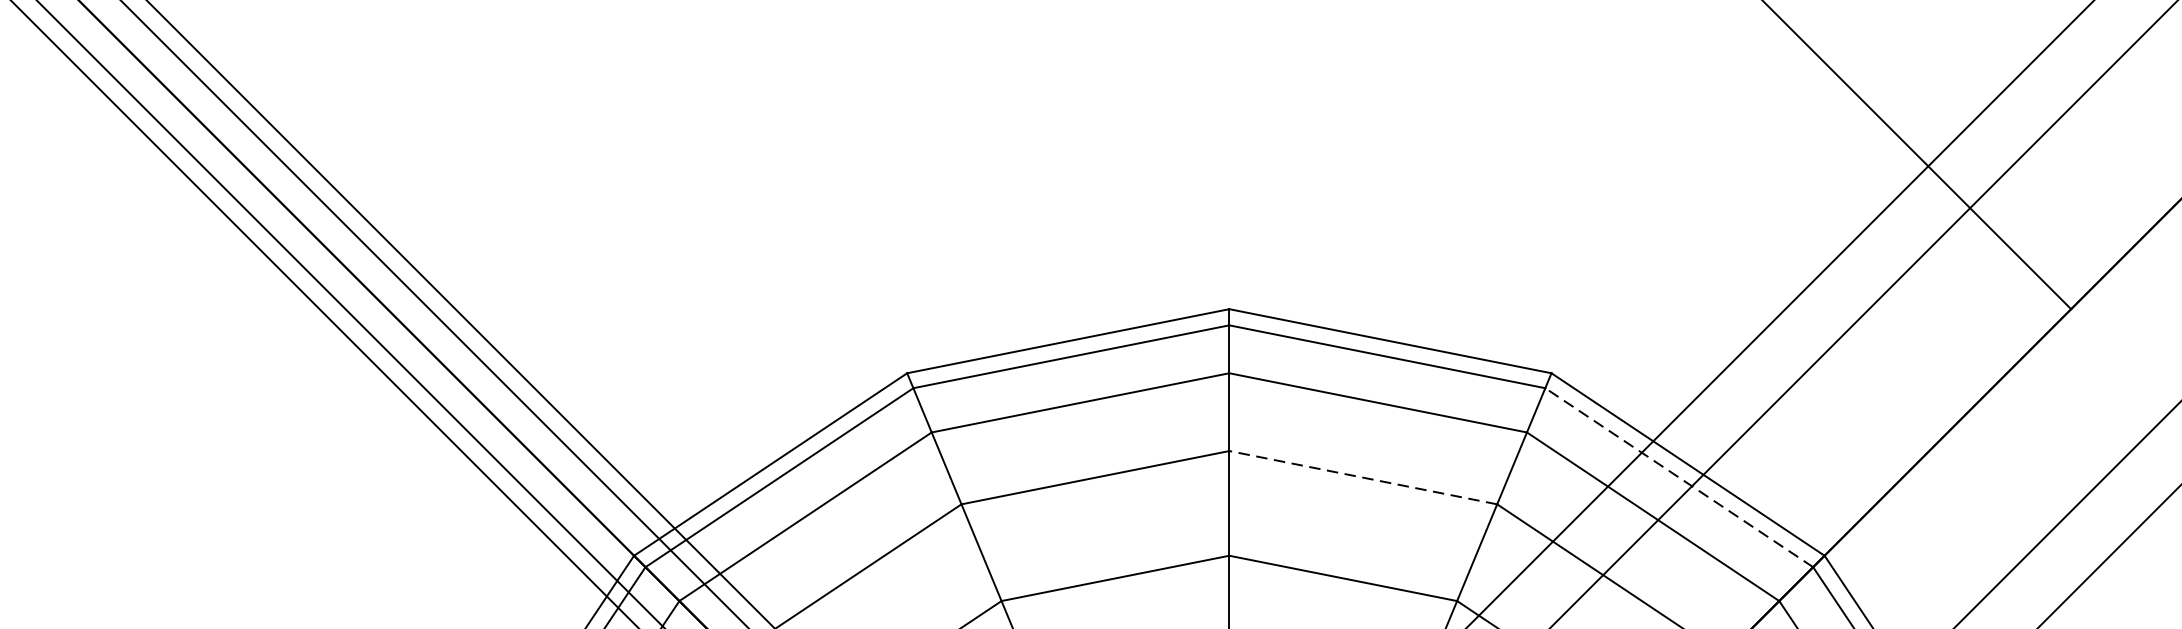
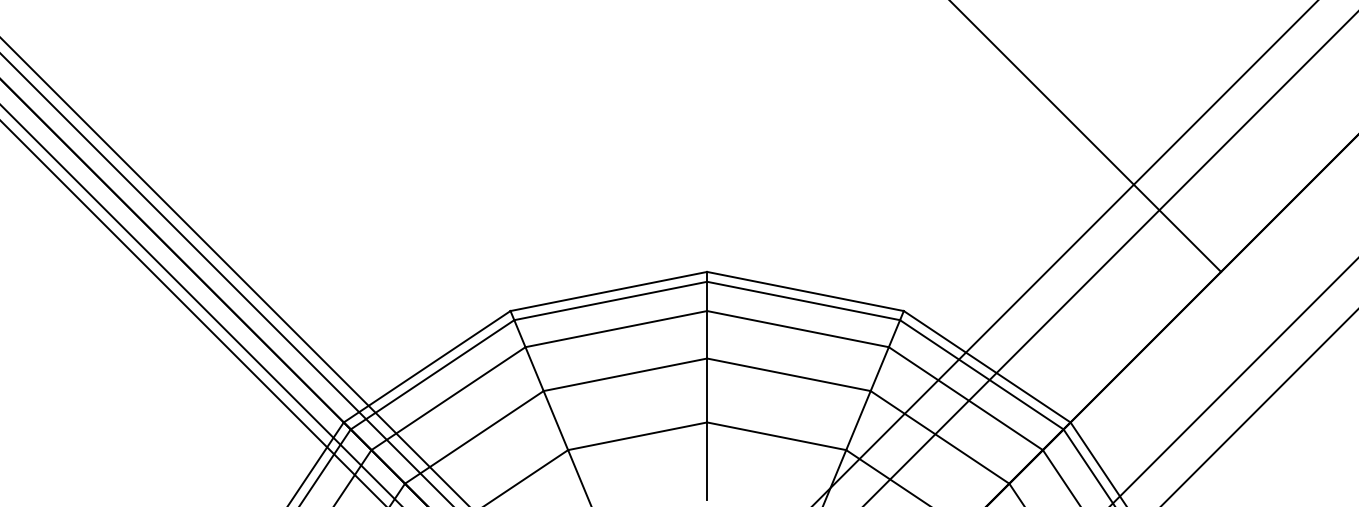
line: (1362, 477) -> (788, 374), dashed -> solid
line: (1678, 477) -> (981, 374), dashed -> solid

